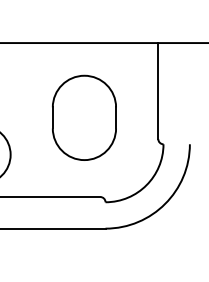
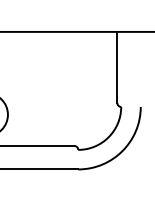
part: (84, 117) -> (62, 87), removed

